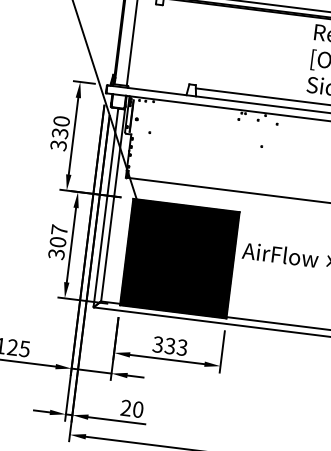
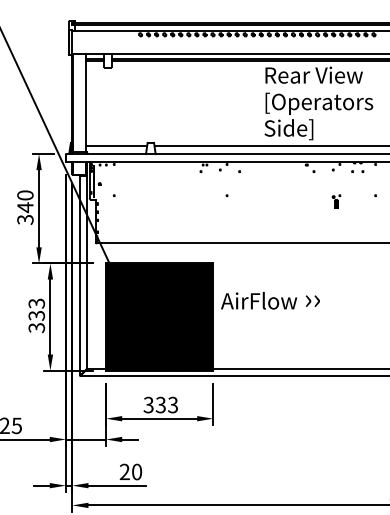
line: (158, 84) -> (116, 146), added
text: (60, 133) -> (25, 207), 330 -> 340
text: (58, 235) -> (36, 309), 307 -> 333

